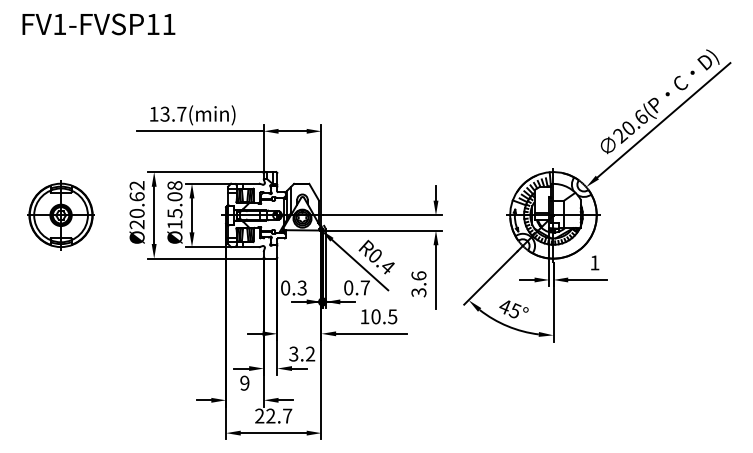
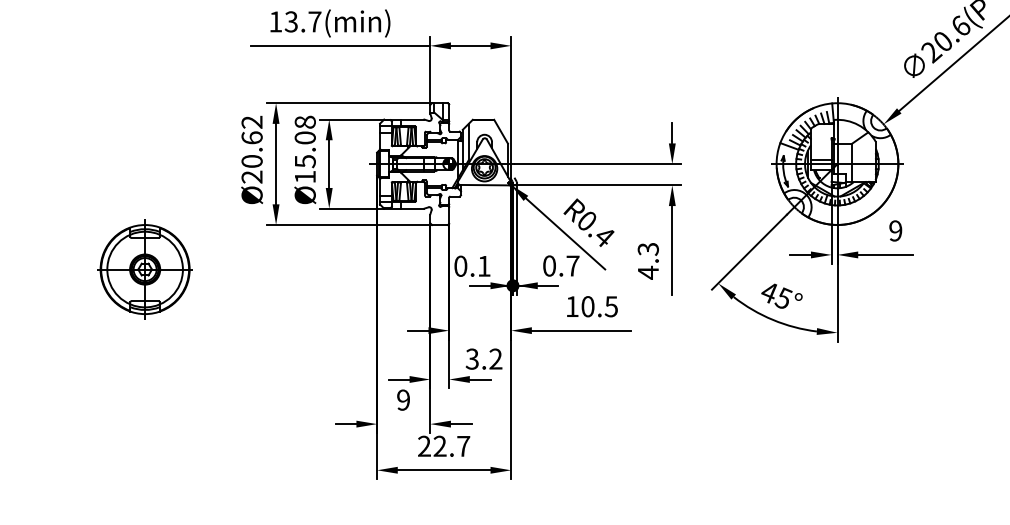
part: (60, 215) -> (144, 269), moved
text: (594, 262) -> (895, 230), 1 -> 9
text: (418, 284) -> (647, 261), 3.6 -> 4.3
text: (301, 287) -> (483, 265), 0.3 -> 0.1

